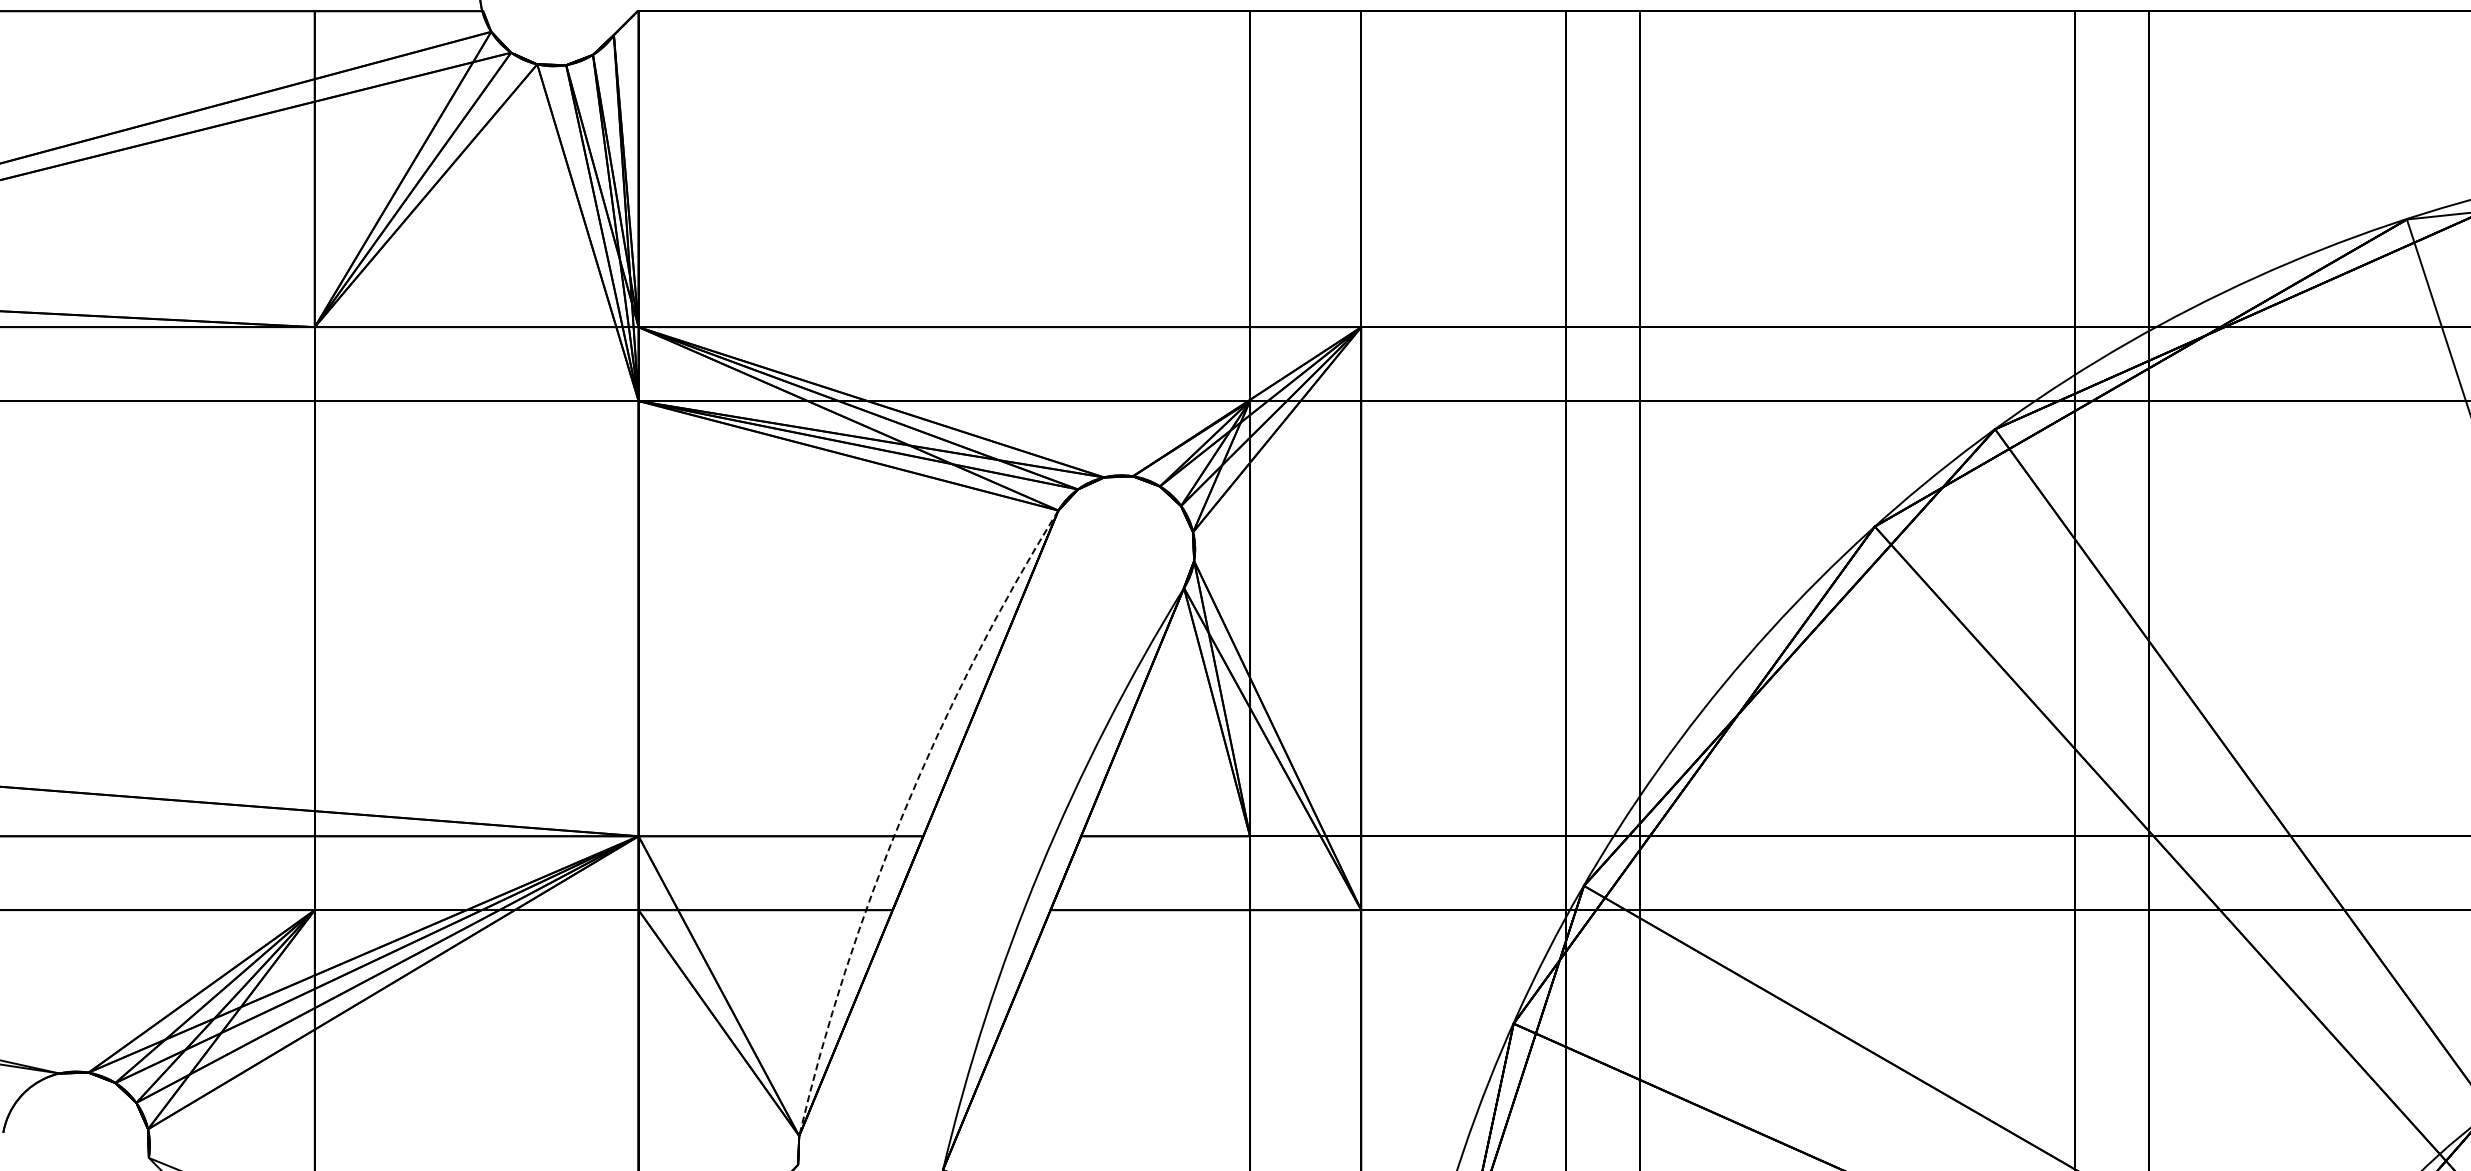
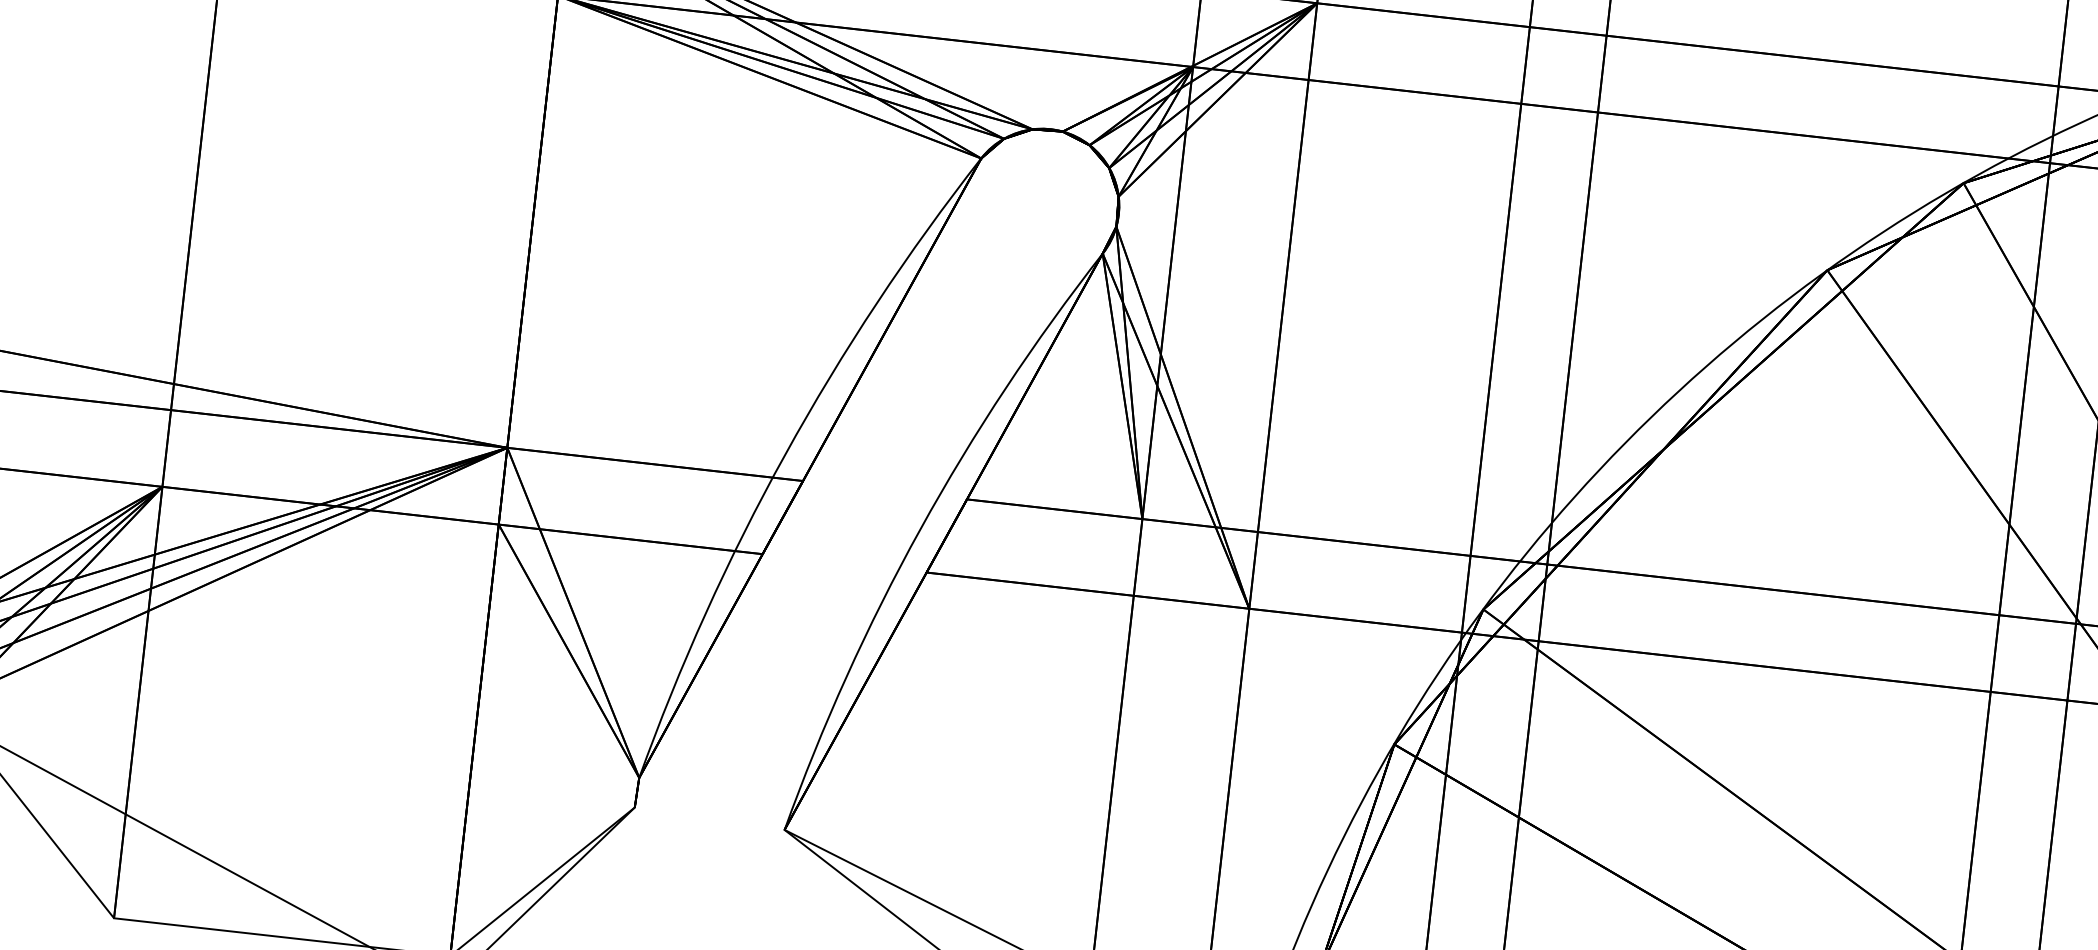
arc: (903, 812) -> (785, 454), dashed -> solid

